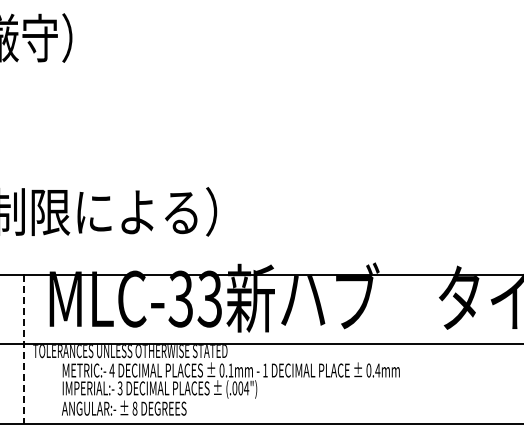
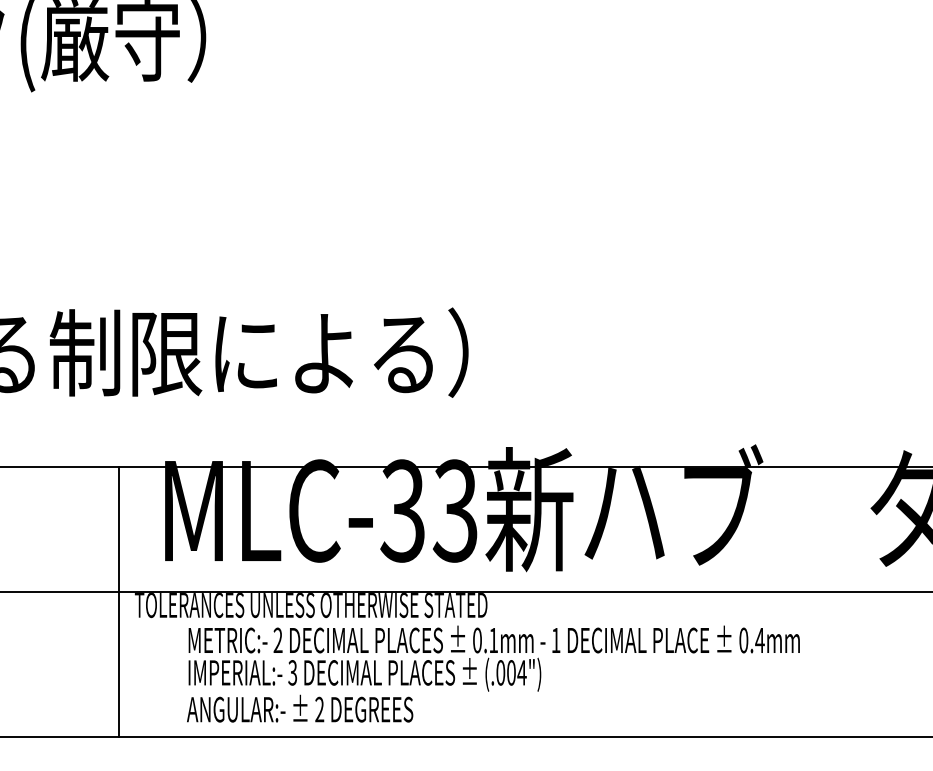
line: (24, 350) -> (119, 604), dashed -> solid
text: (111, 370) -> (277, 640), 4 -> 2
text: (134, 408) -> (318, 709), 8 -> 2

